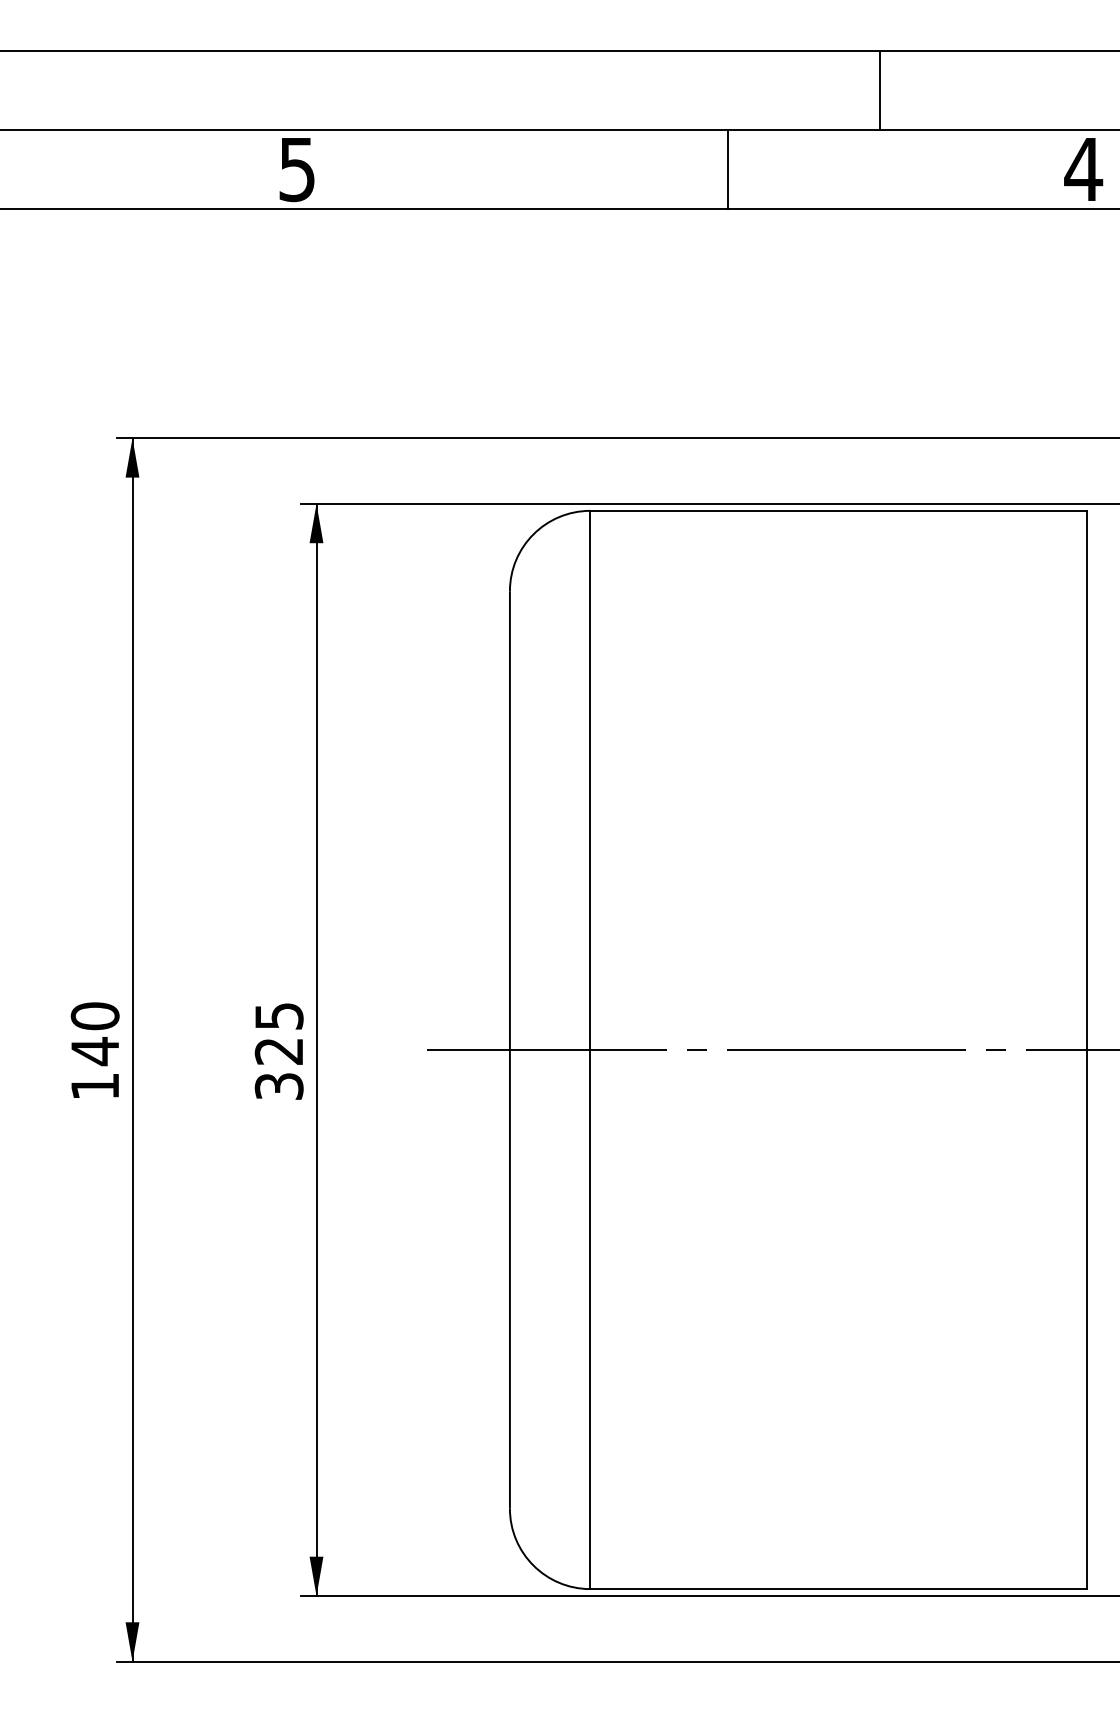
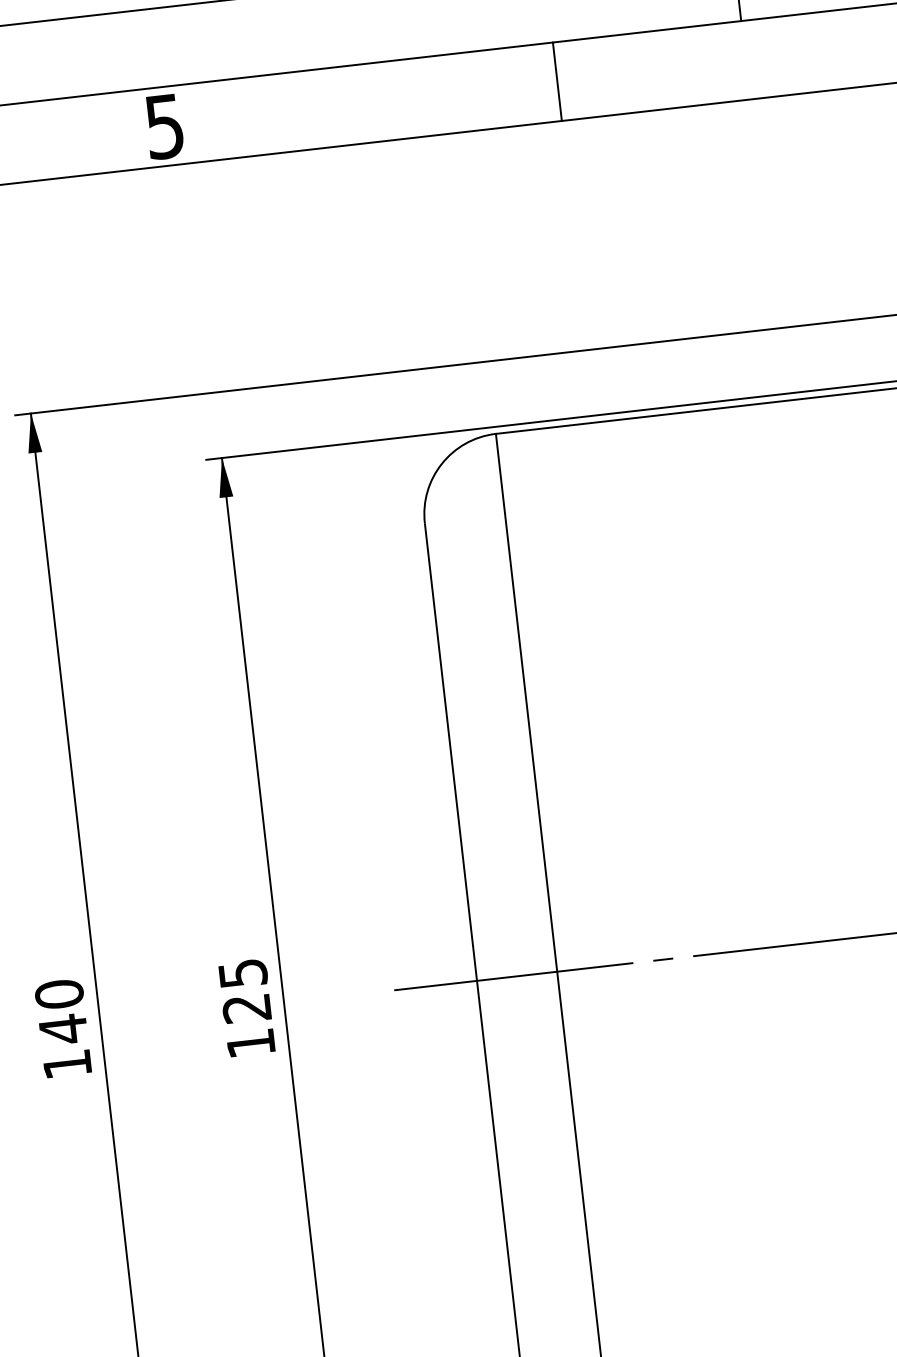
line: (727, 169) -> (557, 81), moved
text: (278, 1086) -> (250, 1043), 325 -> 125

